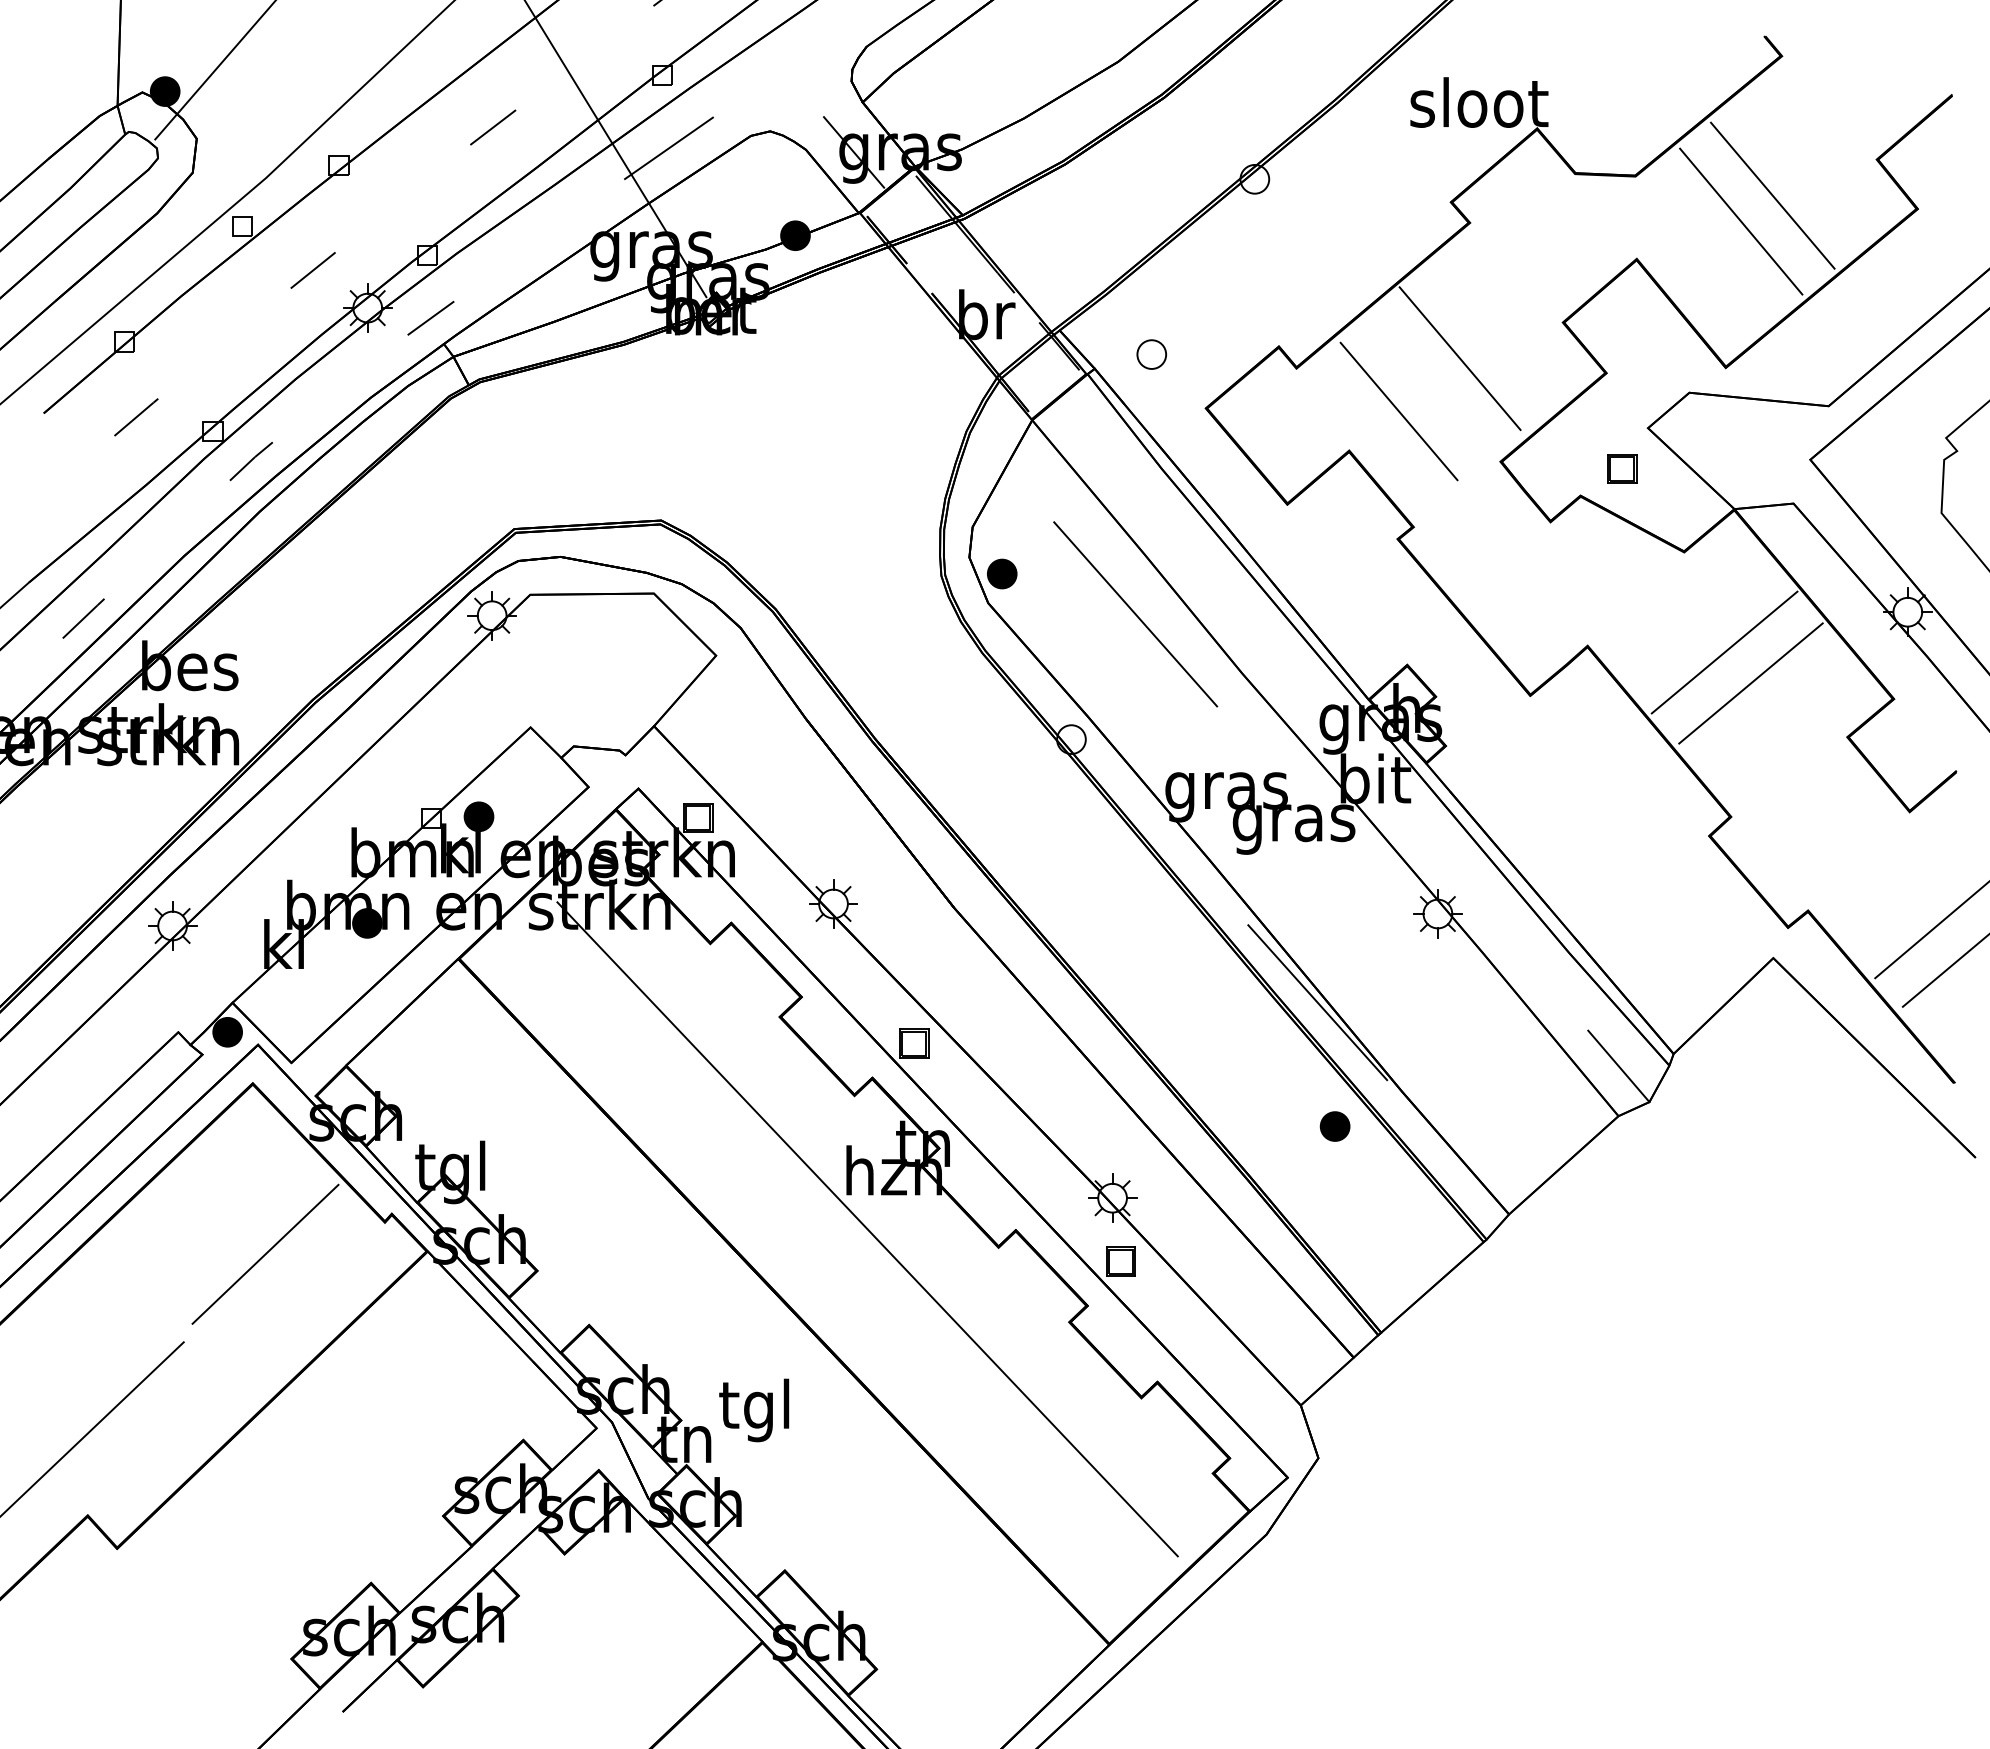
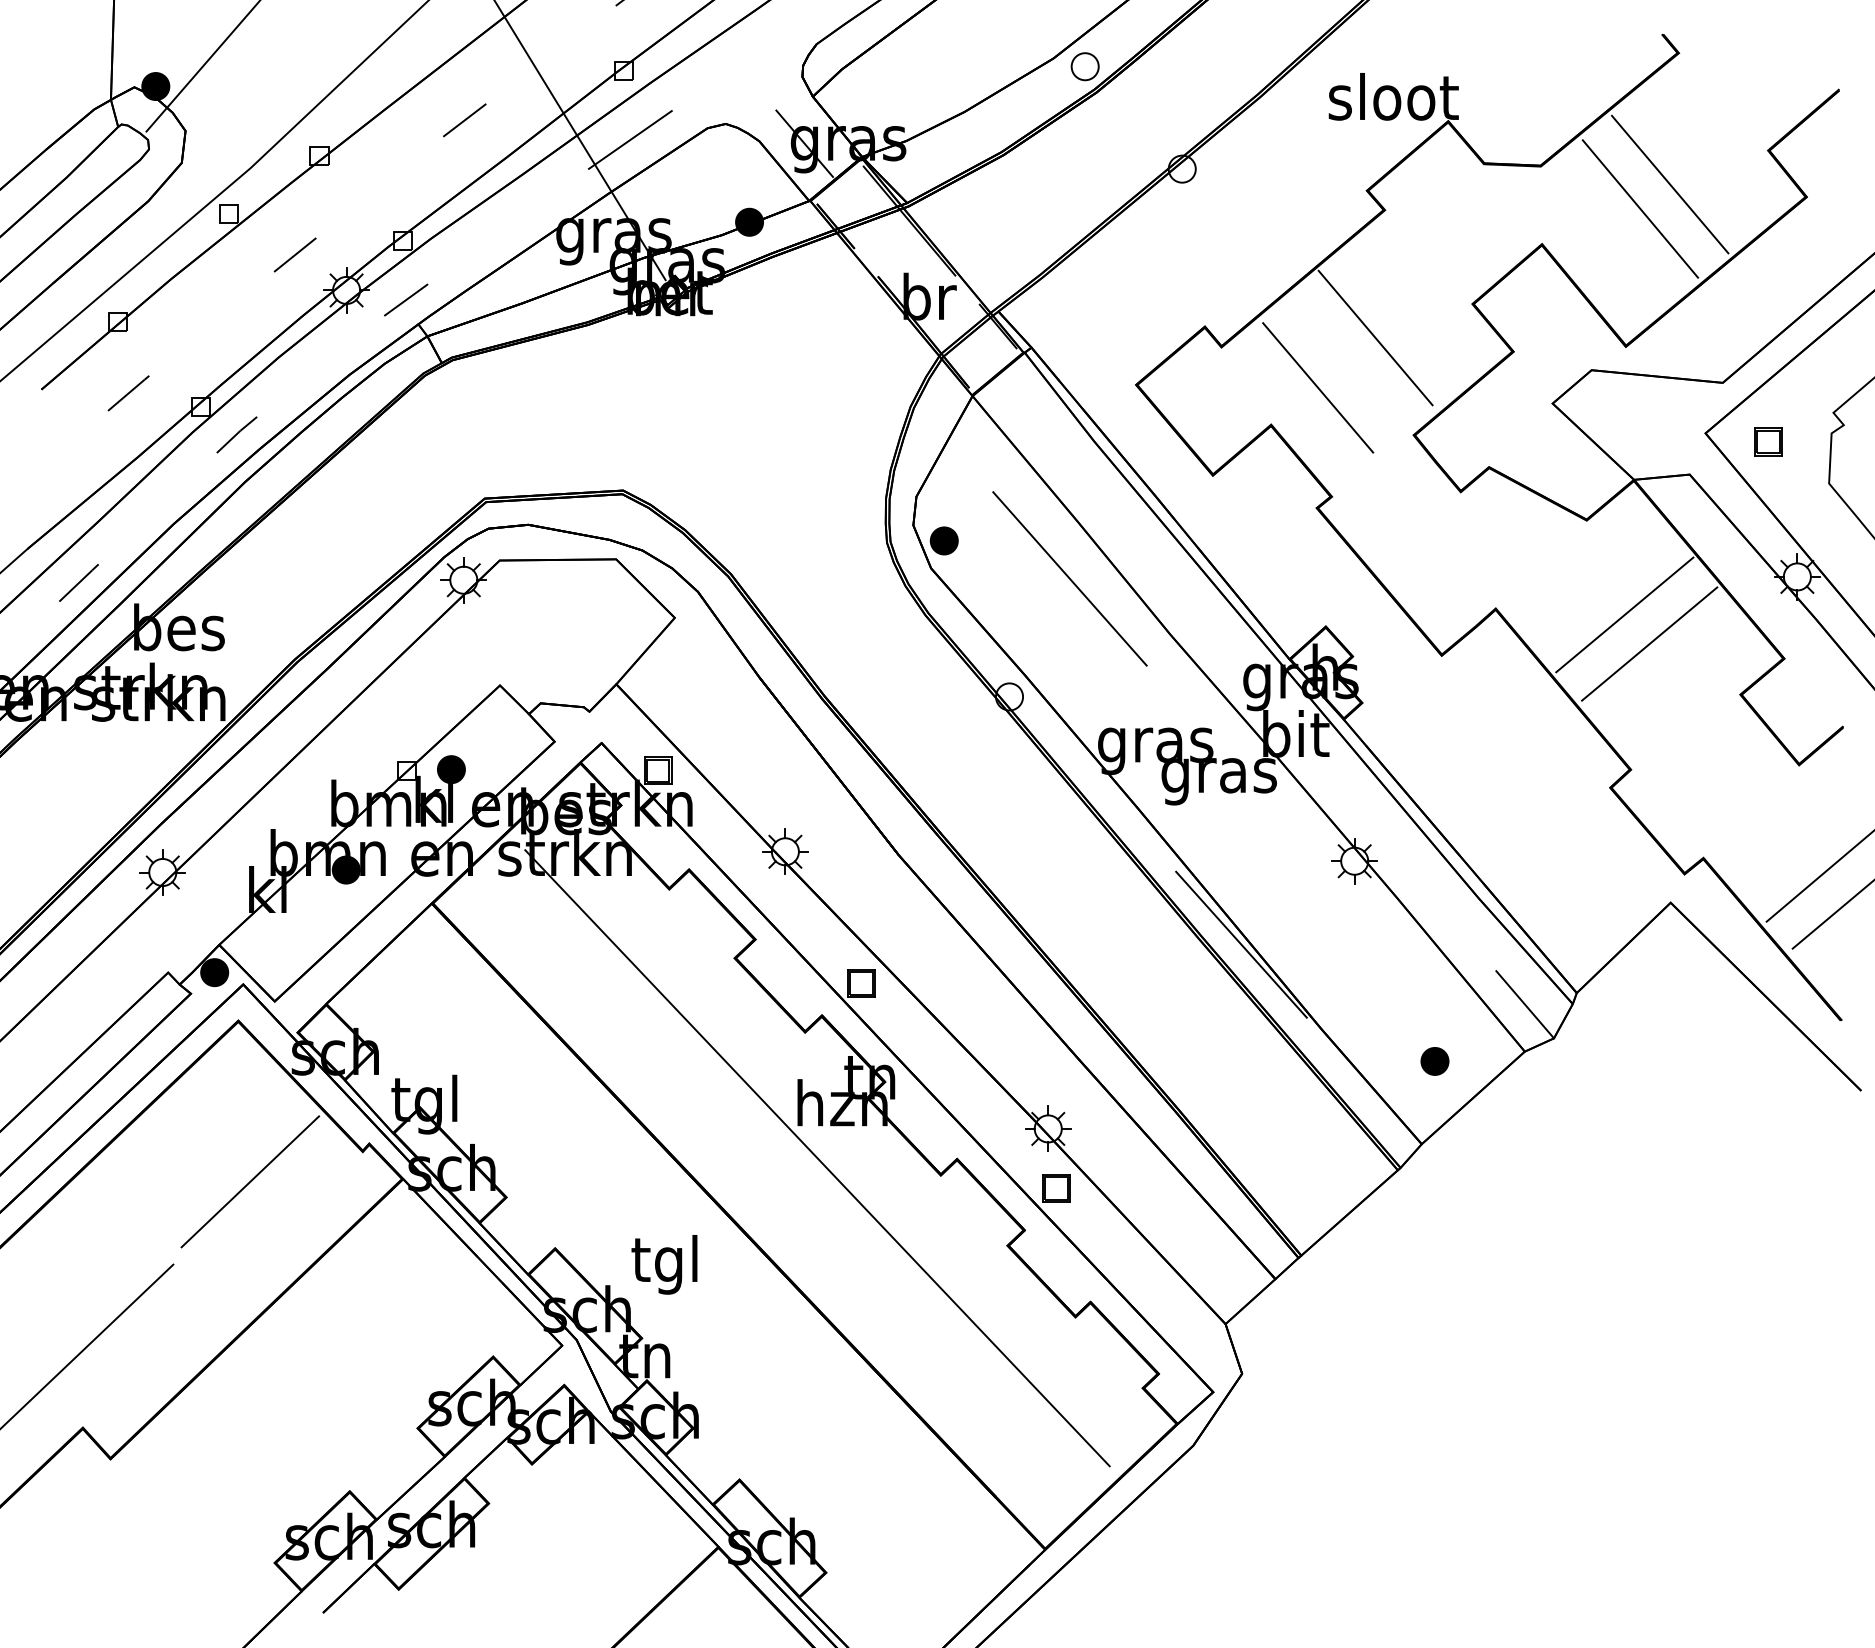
part: (1151, 354) -> (1084, 66), moved
part: (1622, 468) -> (1768, 441), moved
part: (1334, 1126) -> (1434, 1061), moved
text: (754, 1410) -> (664, 1264), moved

